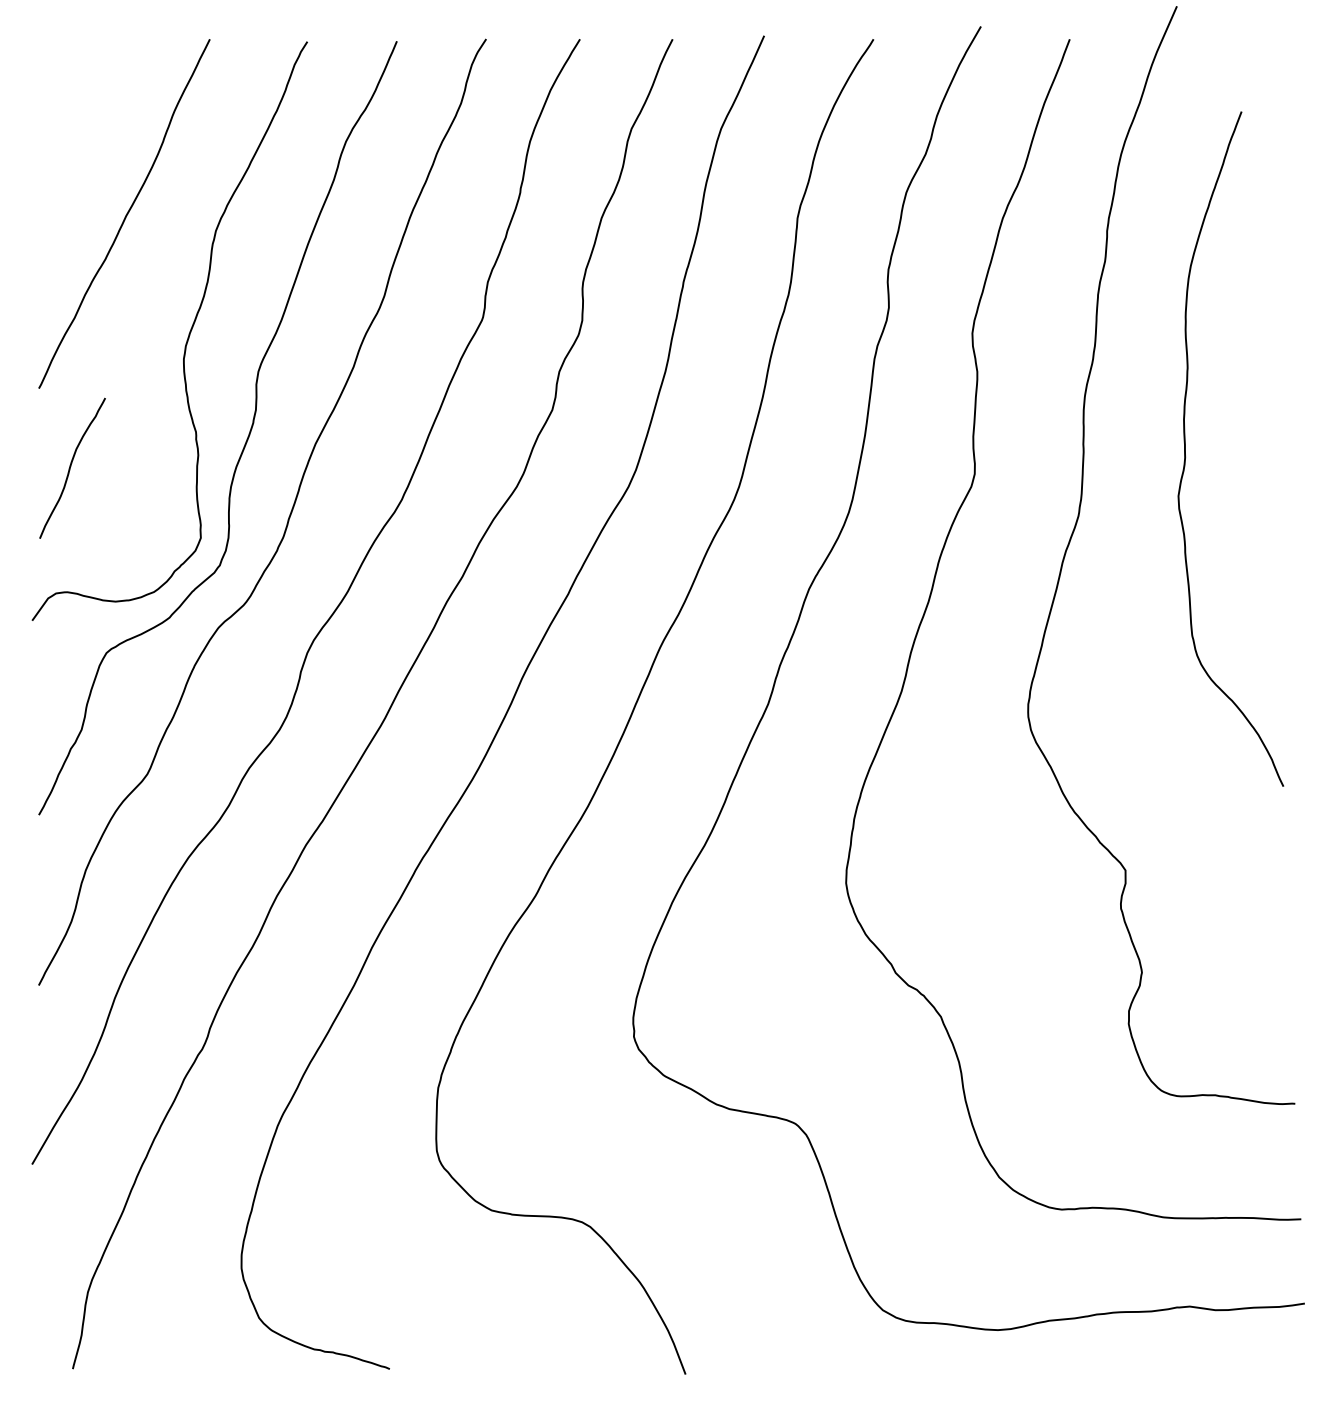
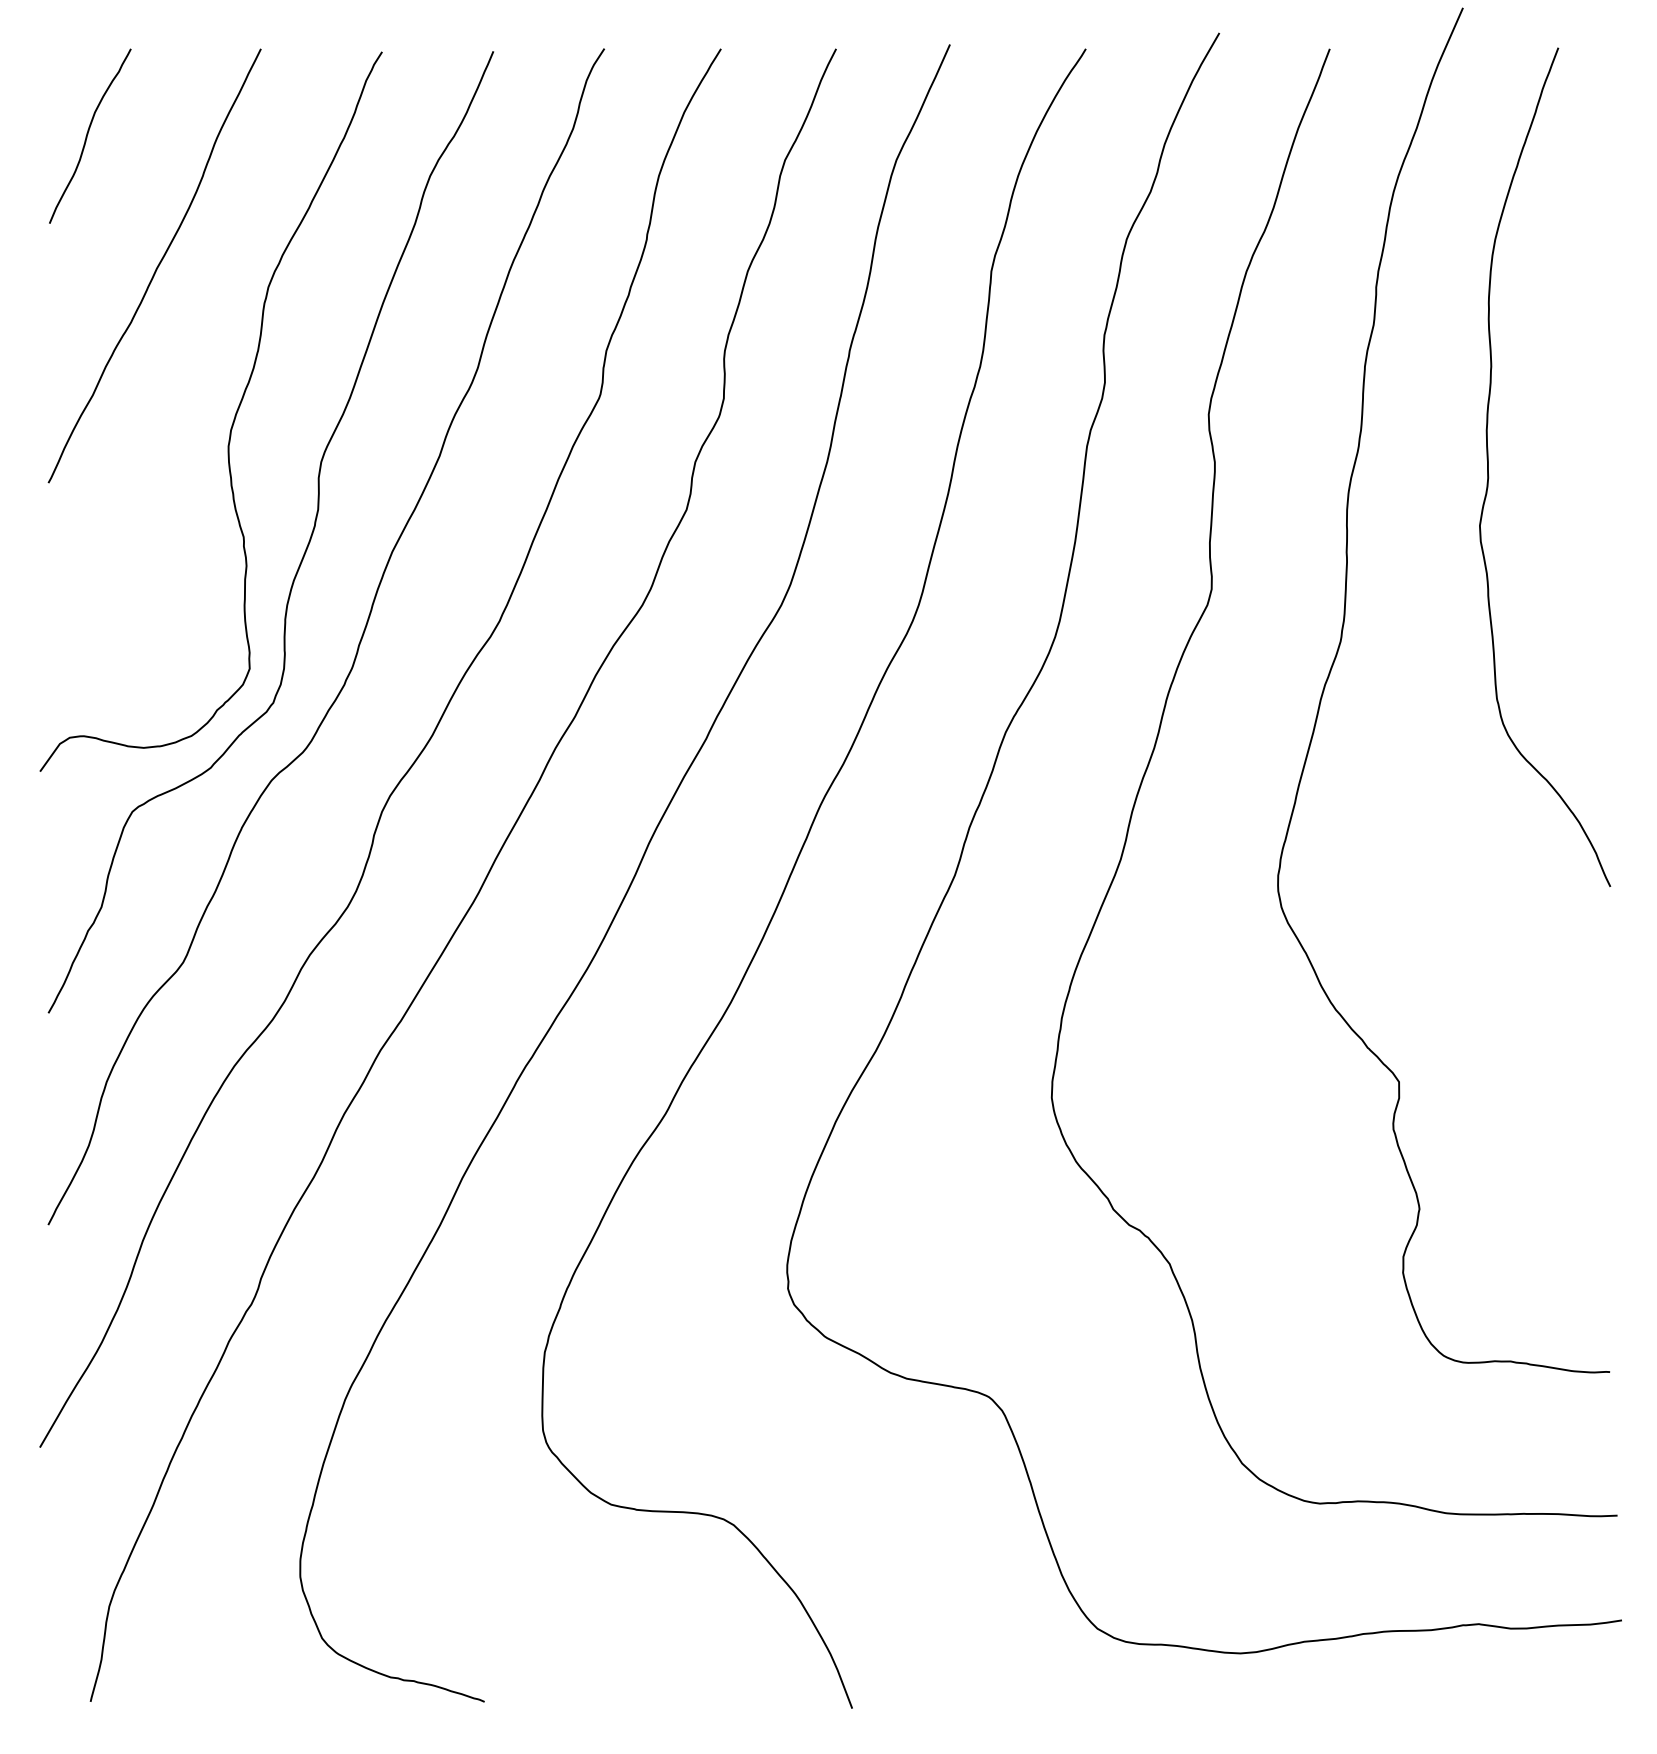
curve: (1186, 456) -> (1489, 476), moved
curve: (71, 466) -> (88, 134), moved

